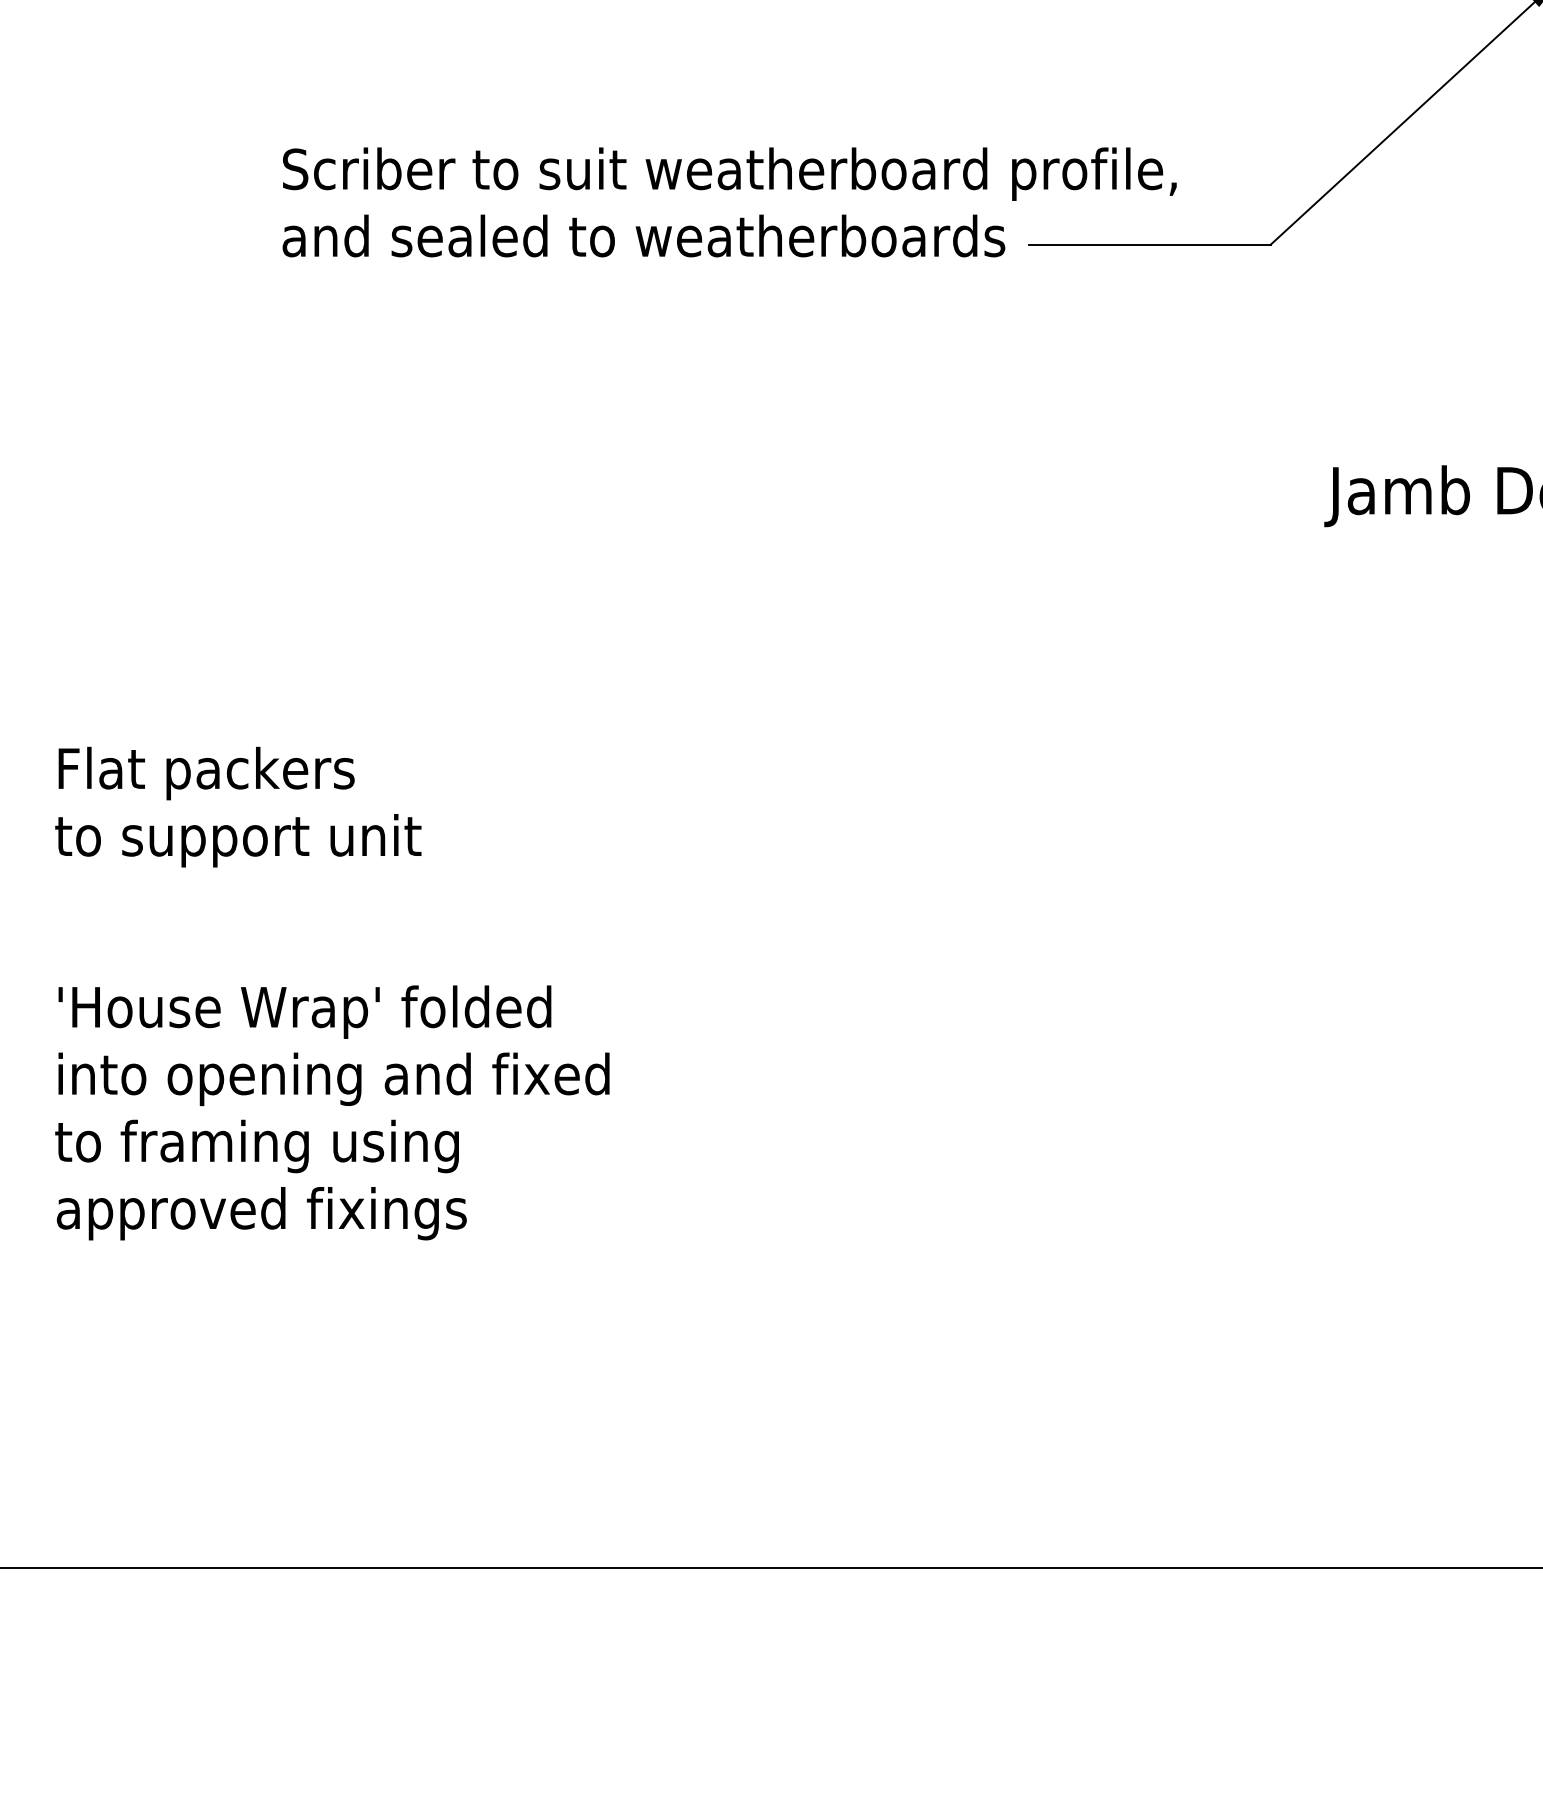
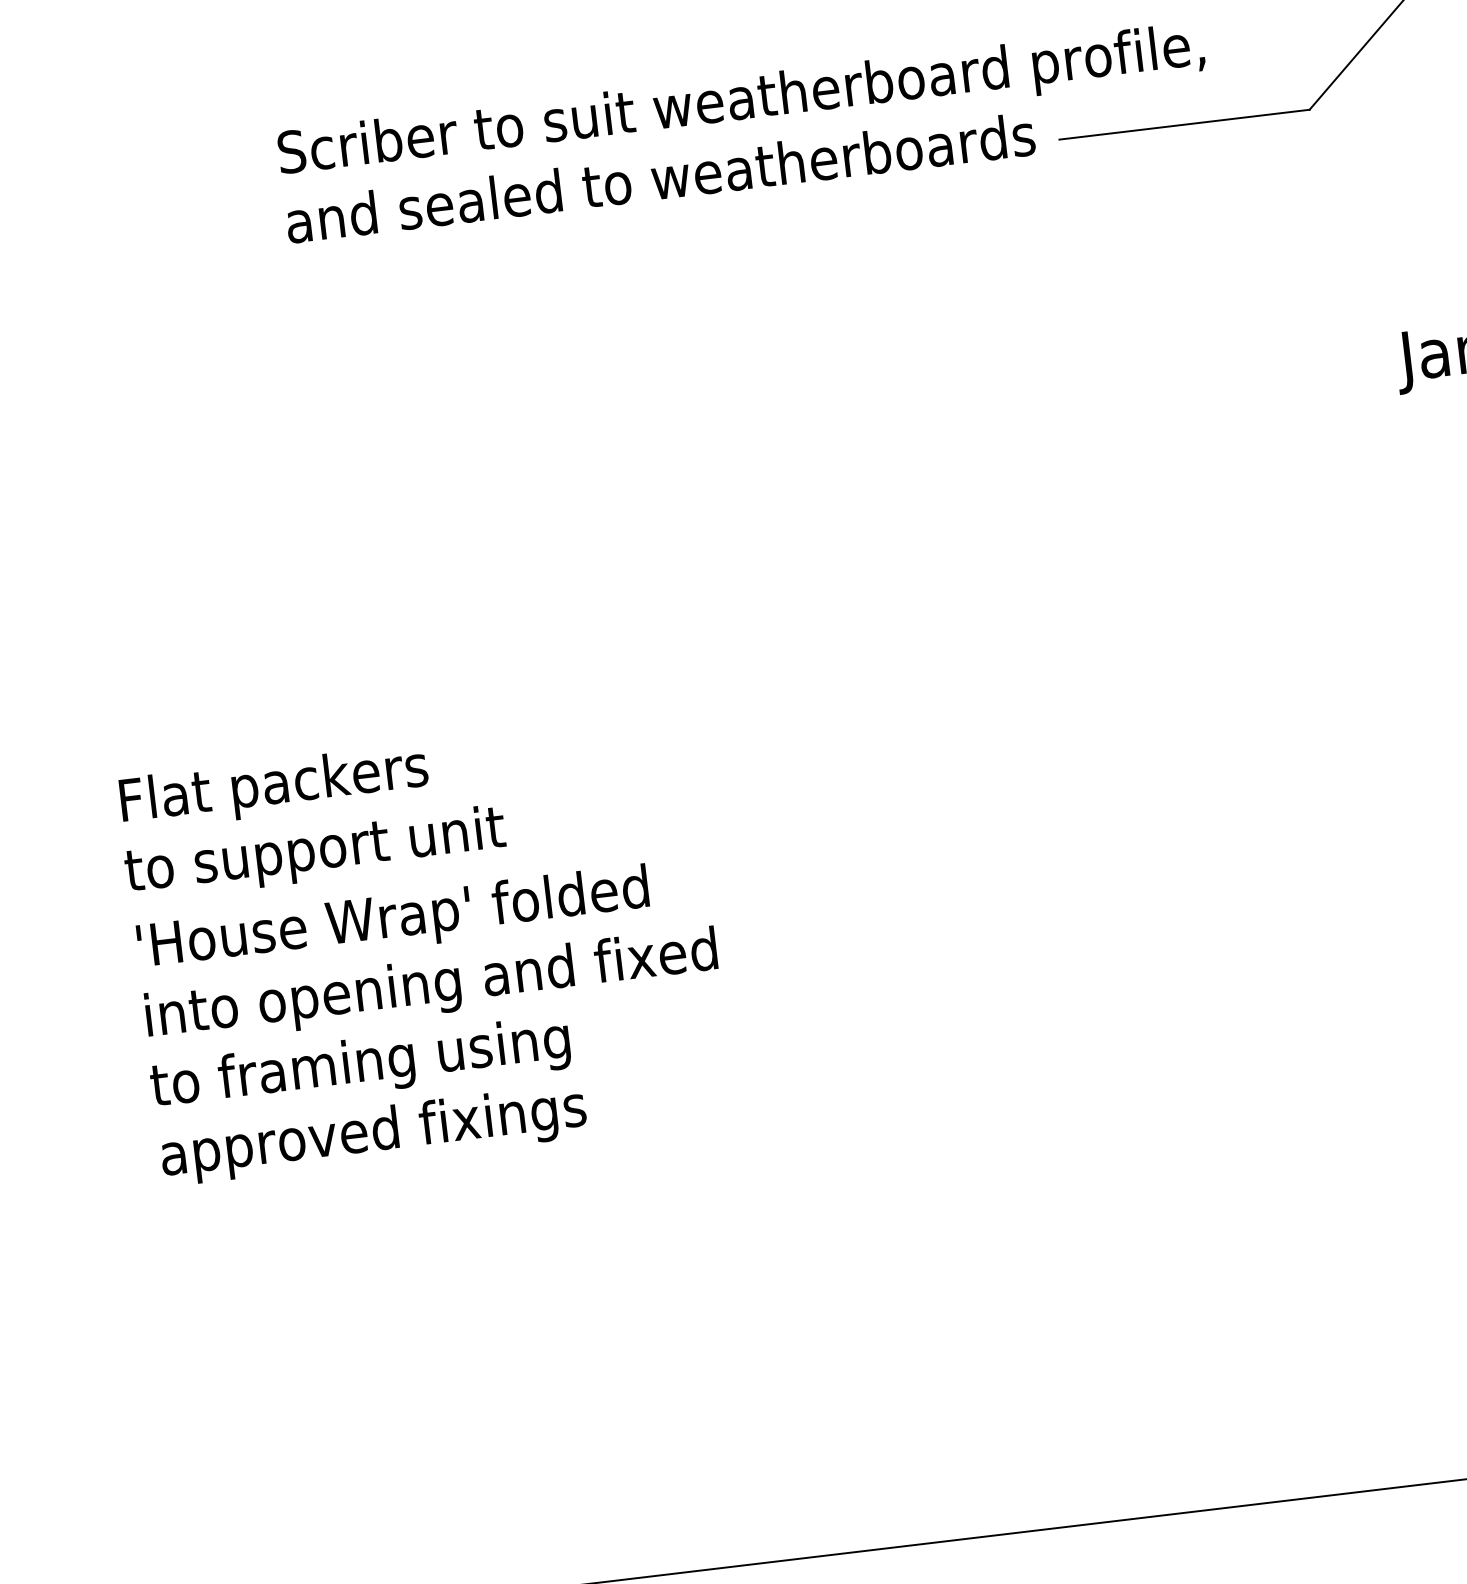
text: (332, 1112) -> (434, 1021), moved

